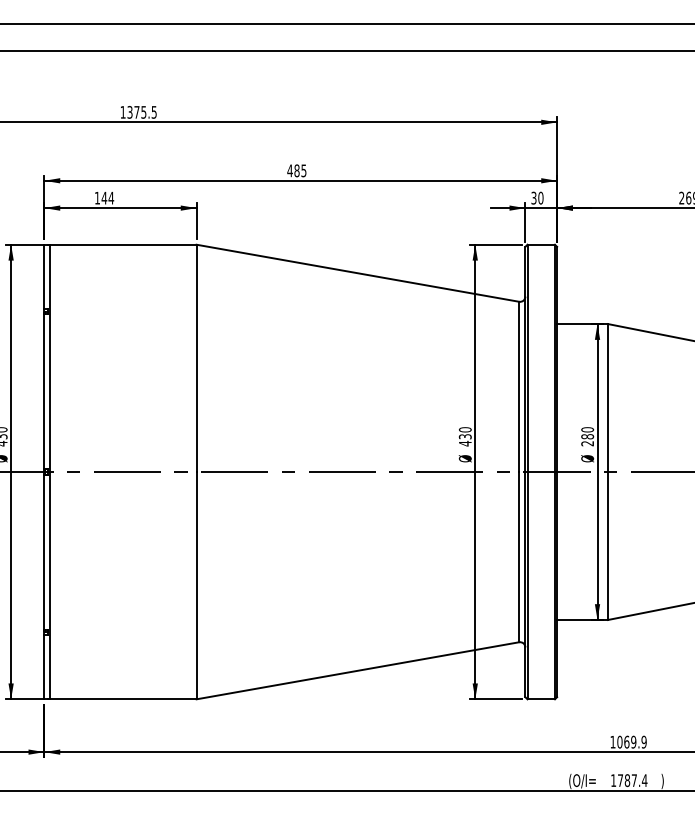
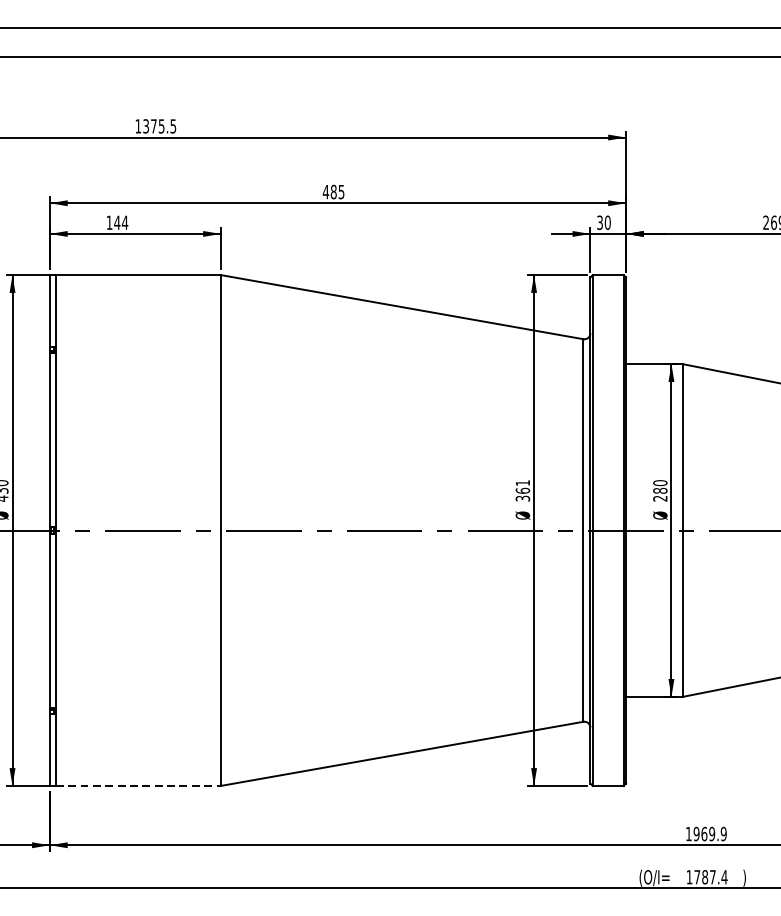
text: (464, 436) -> (521, 490), 430 -> 361
line: (123, 699) -> (138, 786), solid -> dashed
text: (619, 742) -> (696, 834), 1069.9 -> 1969.9

